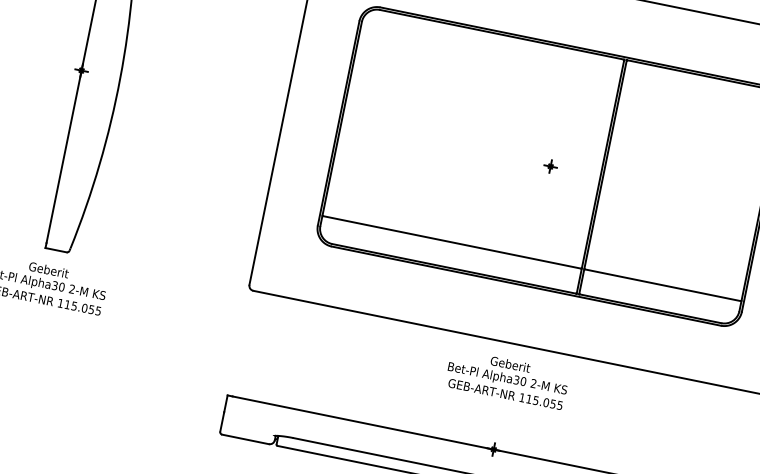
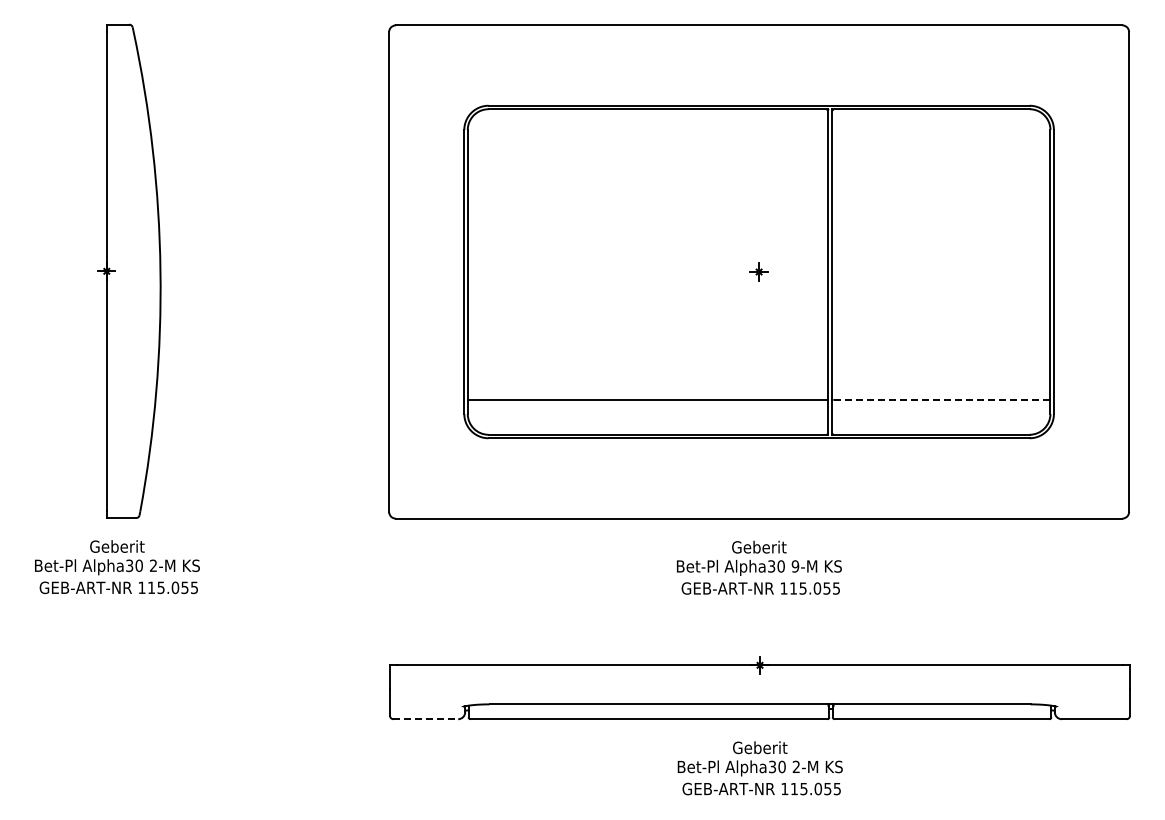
line: (663, 285) -> (941, 400), solid -> dashed
text: (533, 383) -> (795, 566), 2-M -> 9-M
line: (245, 439) -> (426, 719), solid -> dashed

